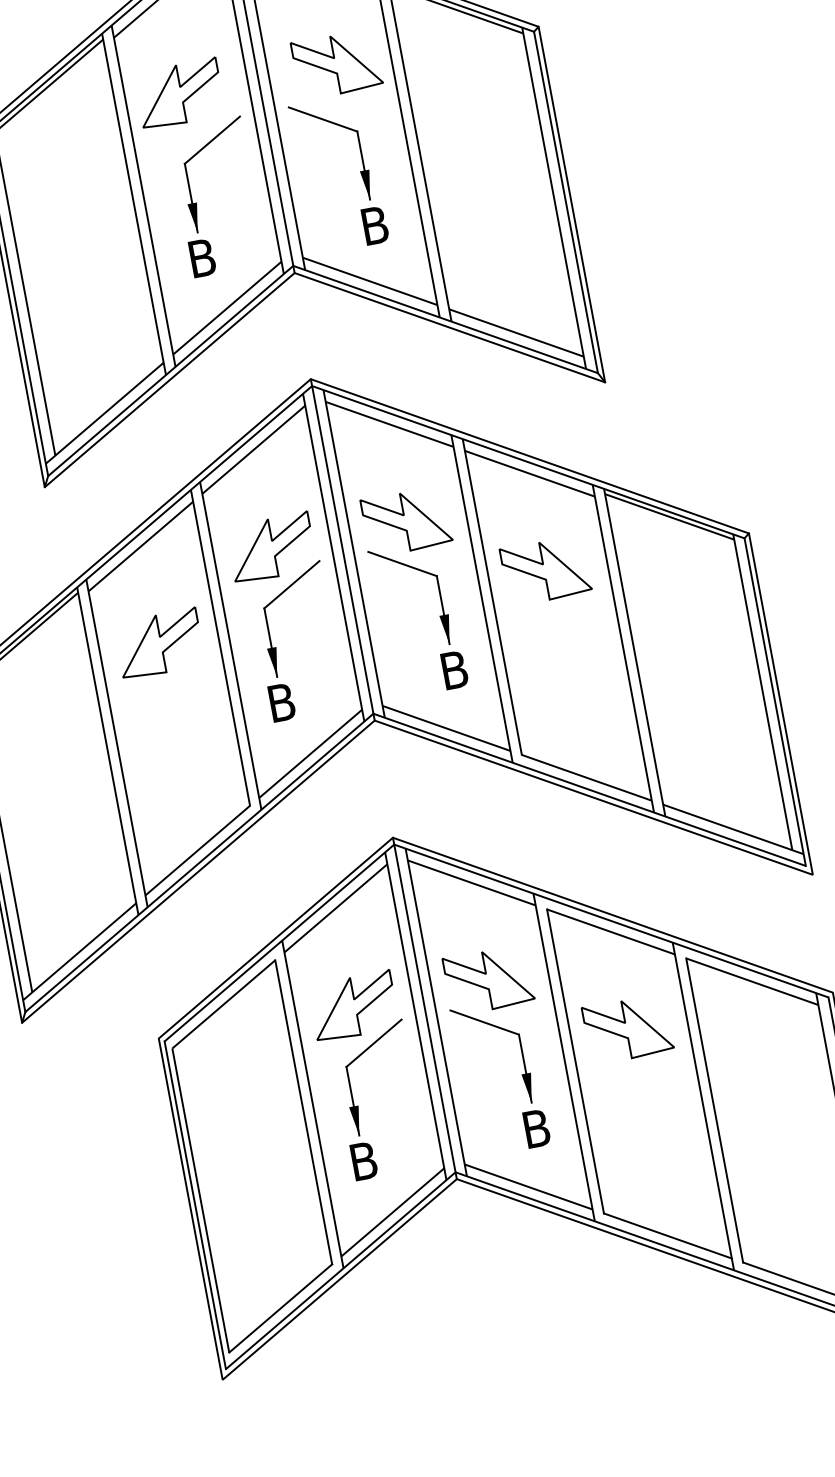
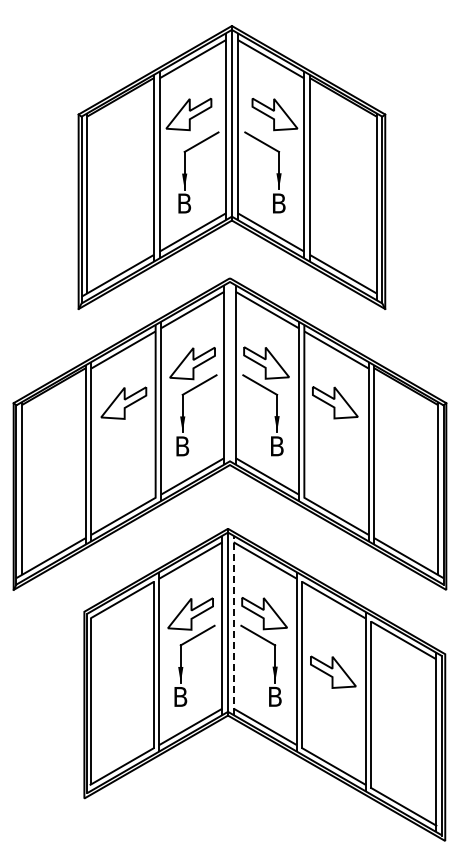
line: (341, 549) -> (229, 371), removed
line: (436, 1012) -> (233, 625), solid -> dashed
part: (628, 1027) -> (333, 671), moved

